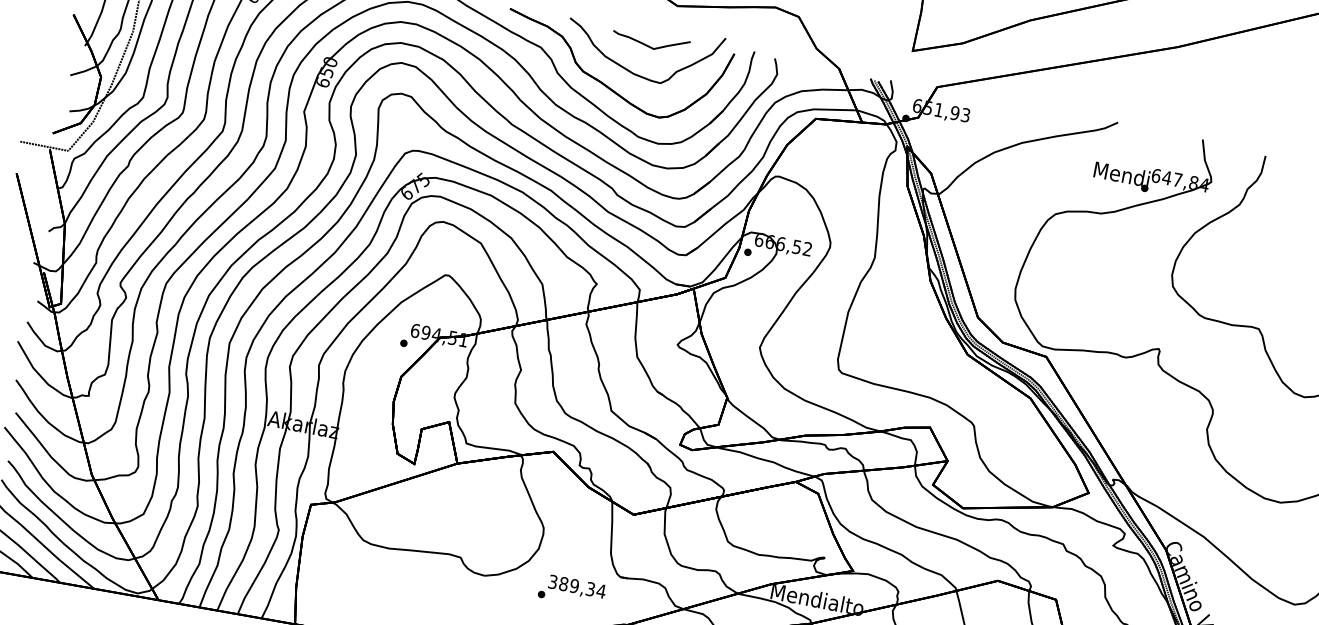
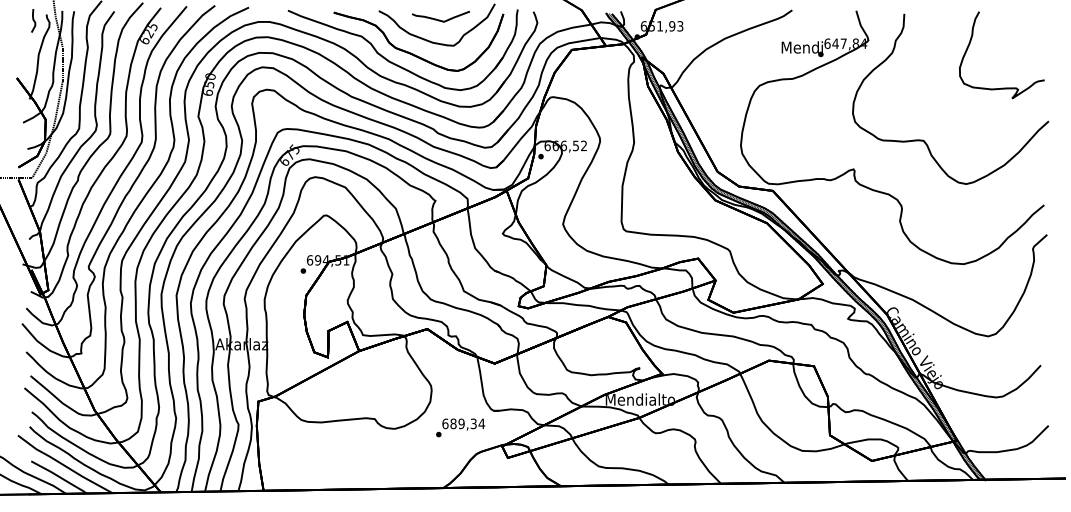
text: (553, 581) -> (445, 423), 389,34 -> 689,34

